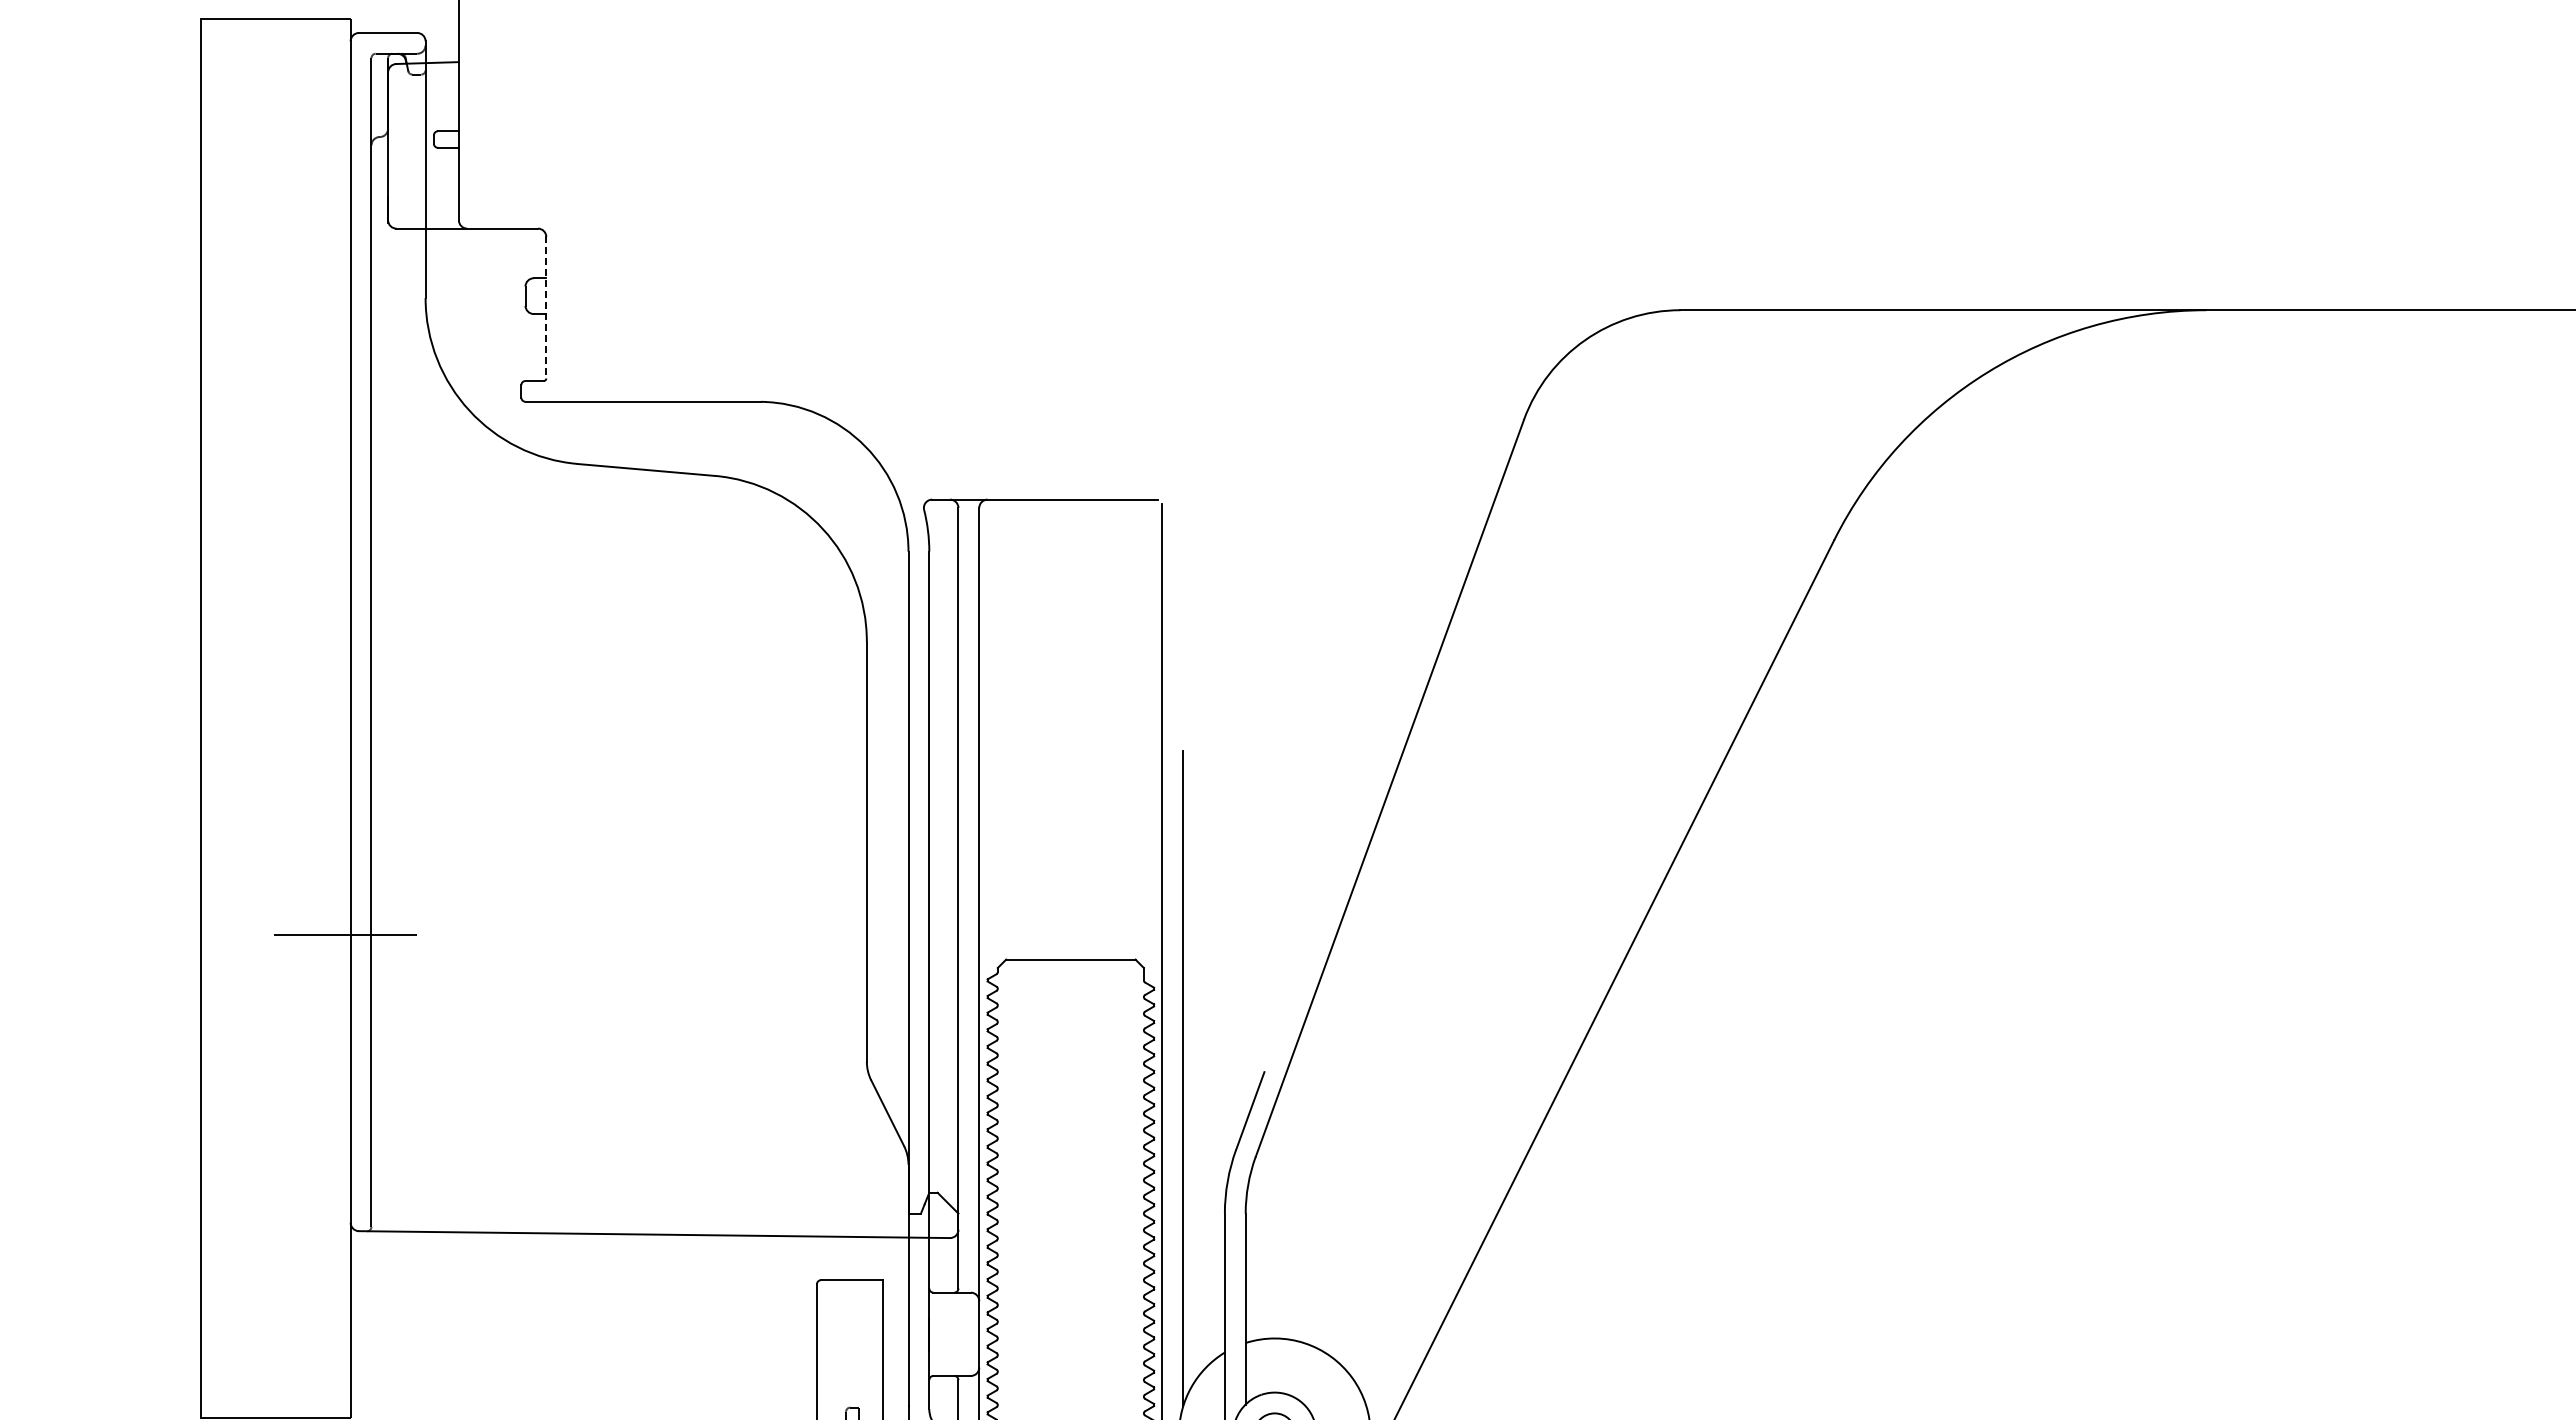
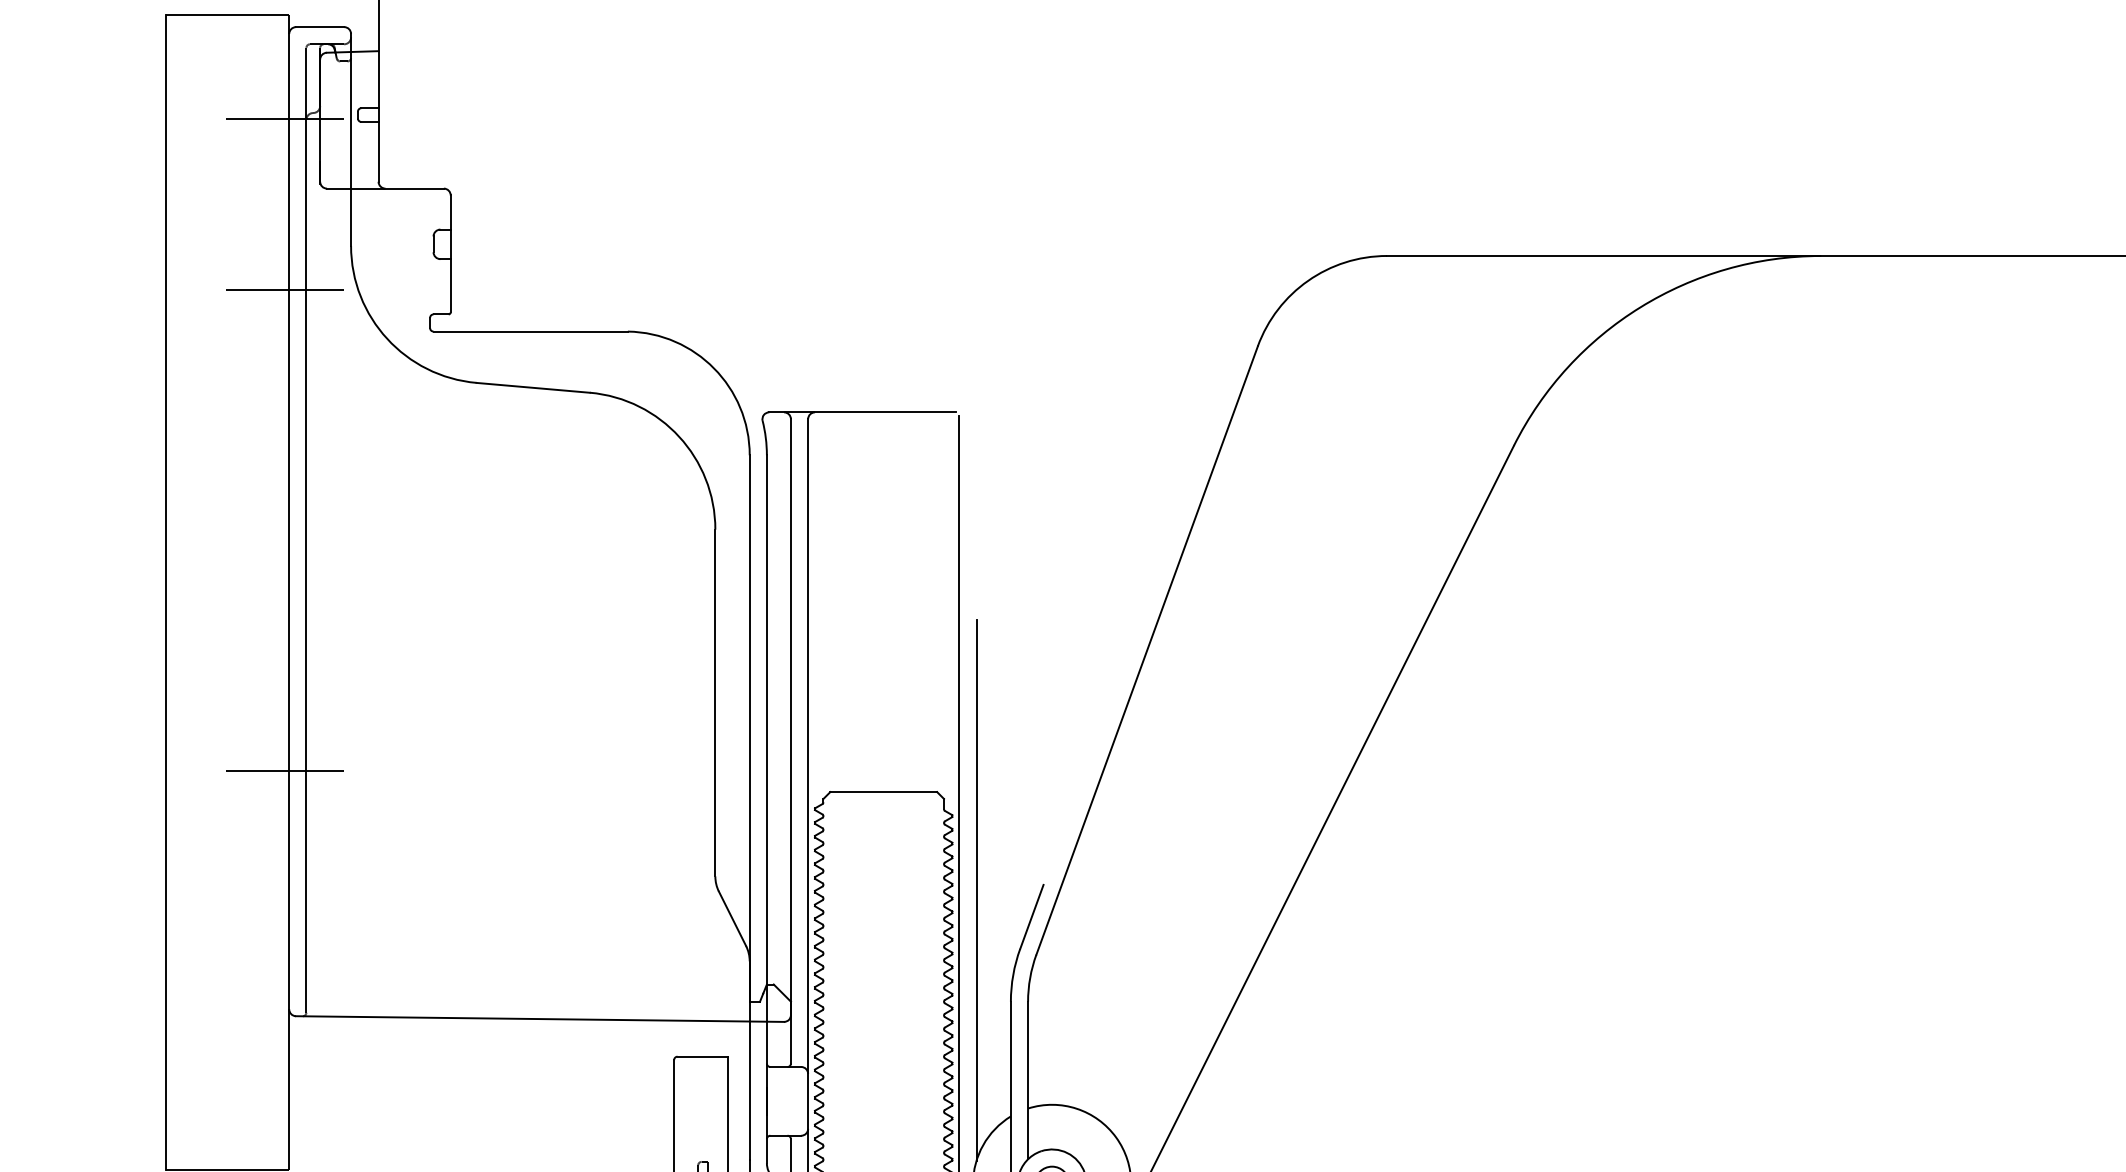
line: (345, 143) -> (284, 118), added
line: (546, 307) -> (450, 253), dashed -> solid
line: (345, 351) -> (284, 290), added

